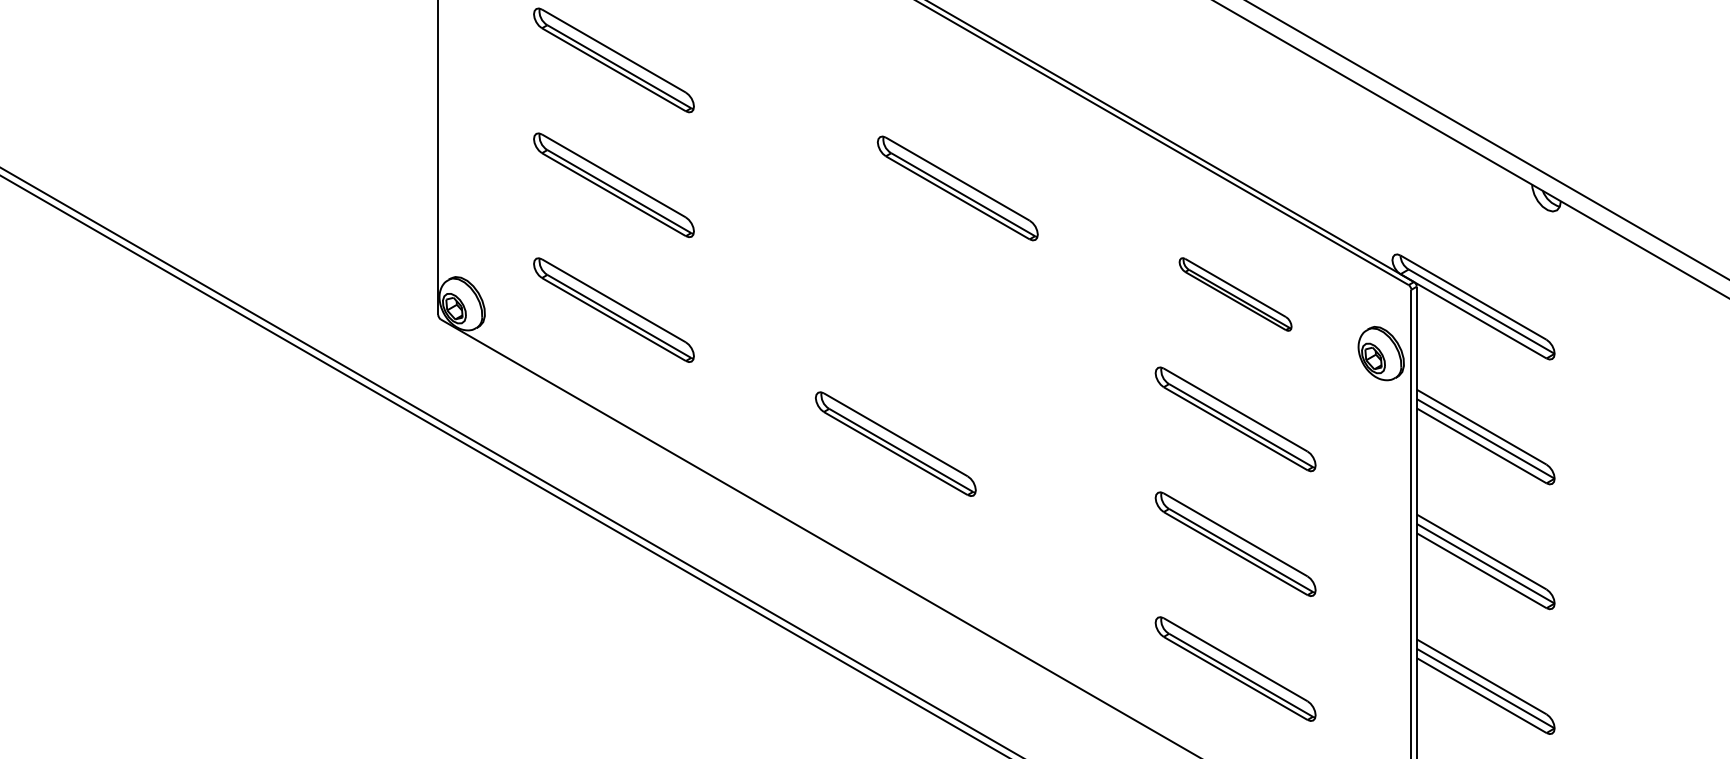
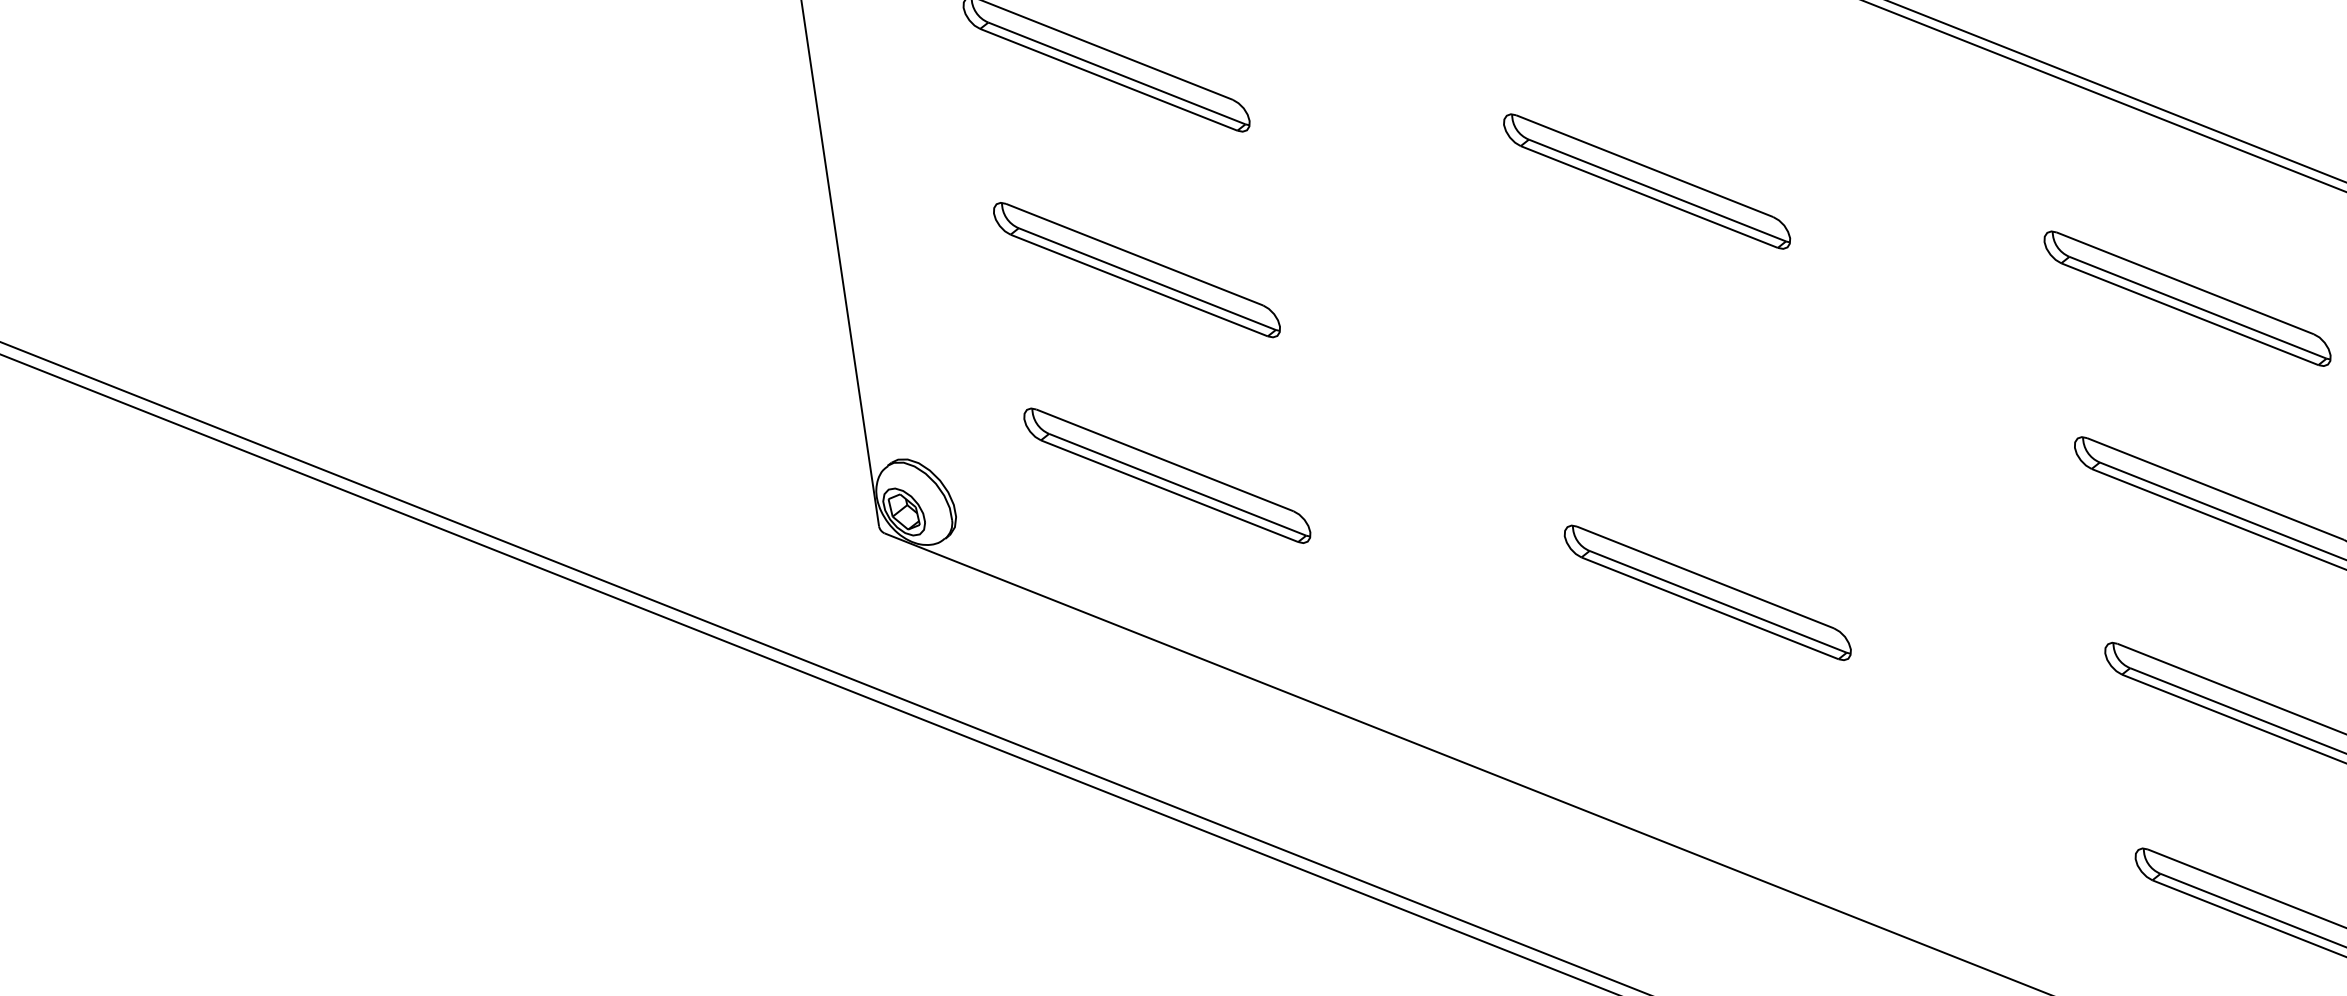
part: (957, 188) -> (1646, 181), moved
part: (1235, 294) -> (2187, 298), size x1.43
part: (895, 443) -> (1707, 591), moved

